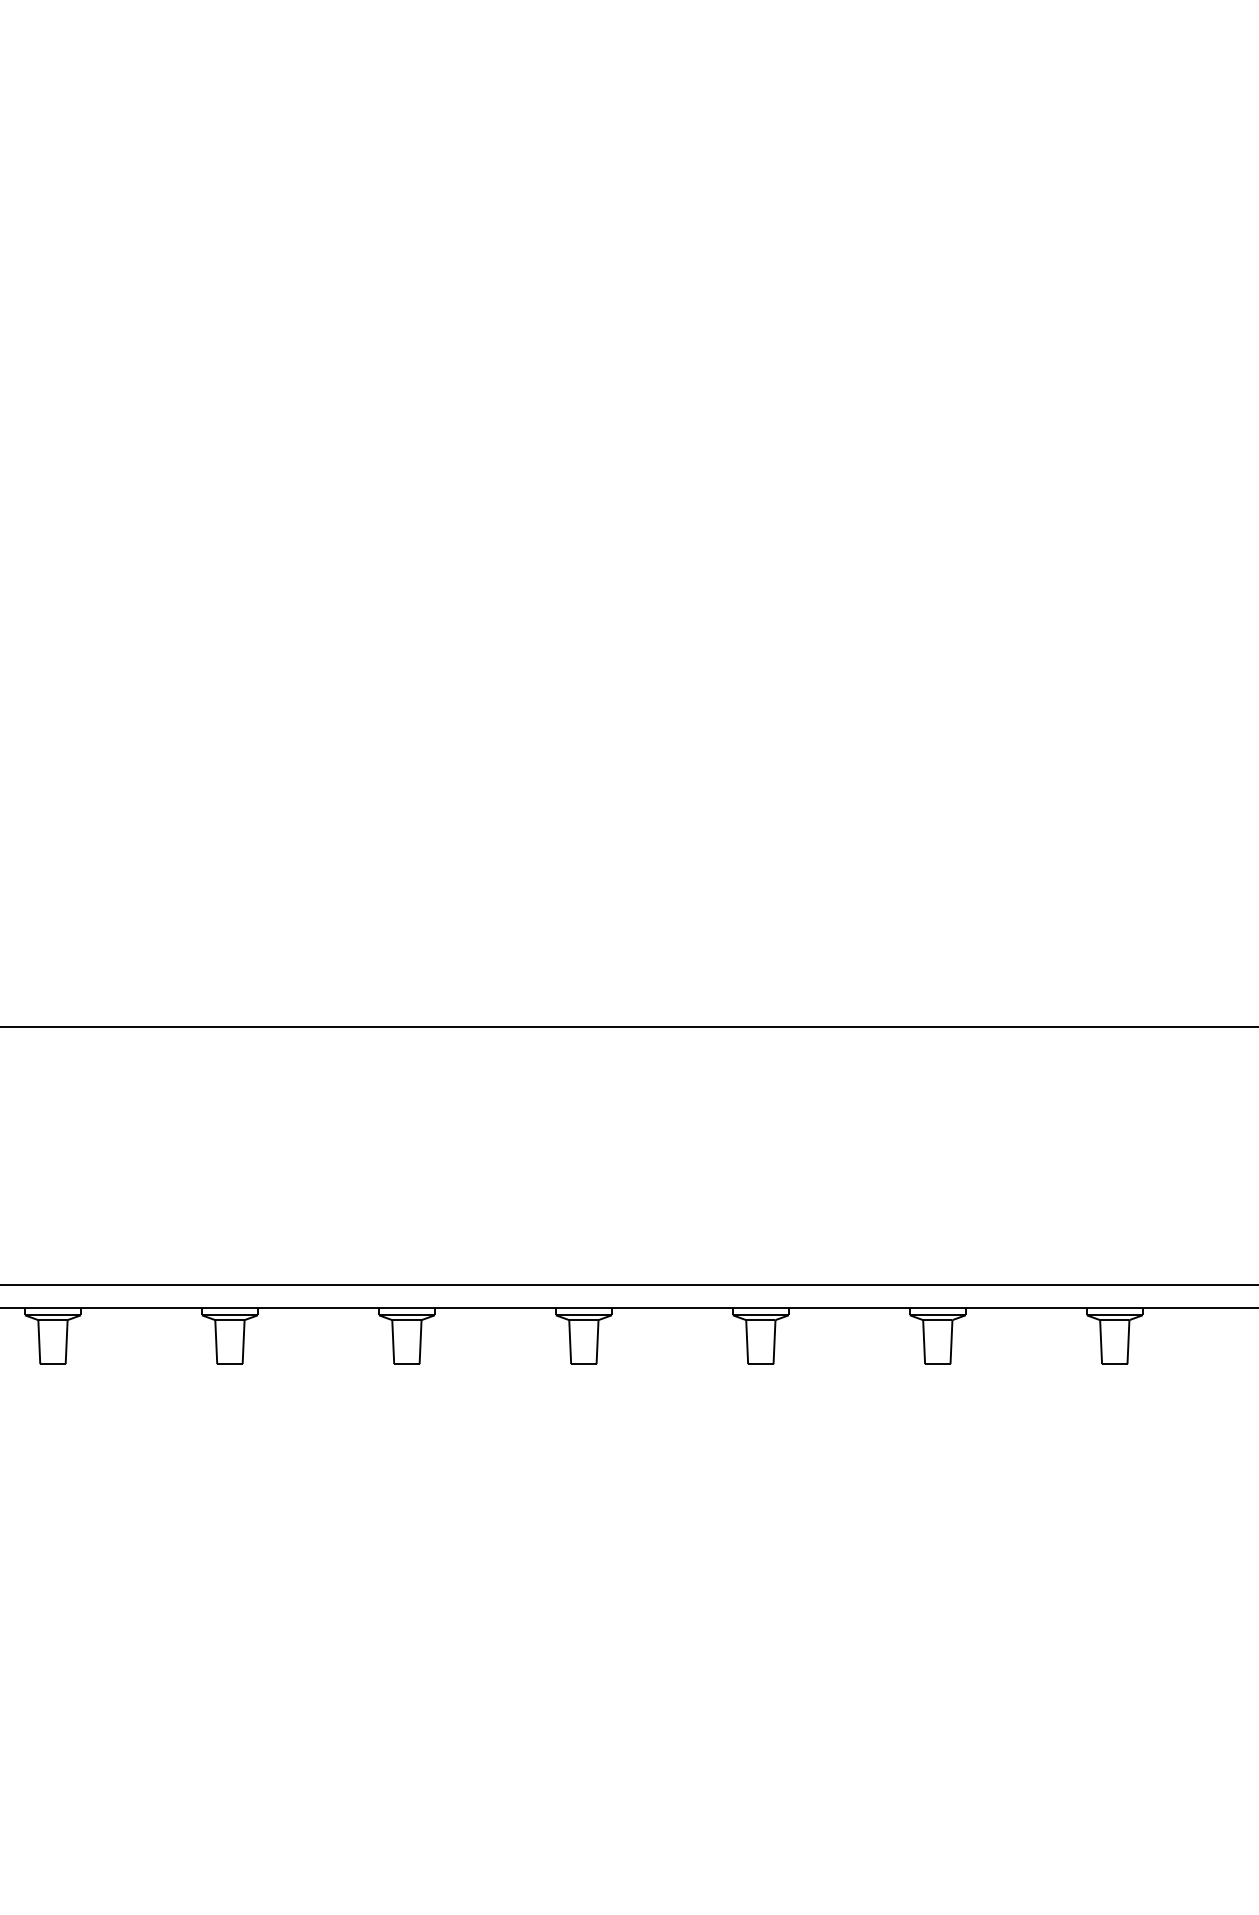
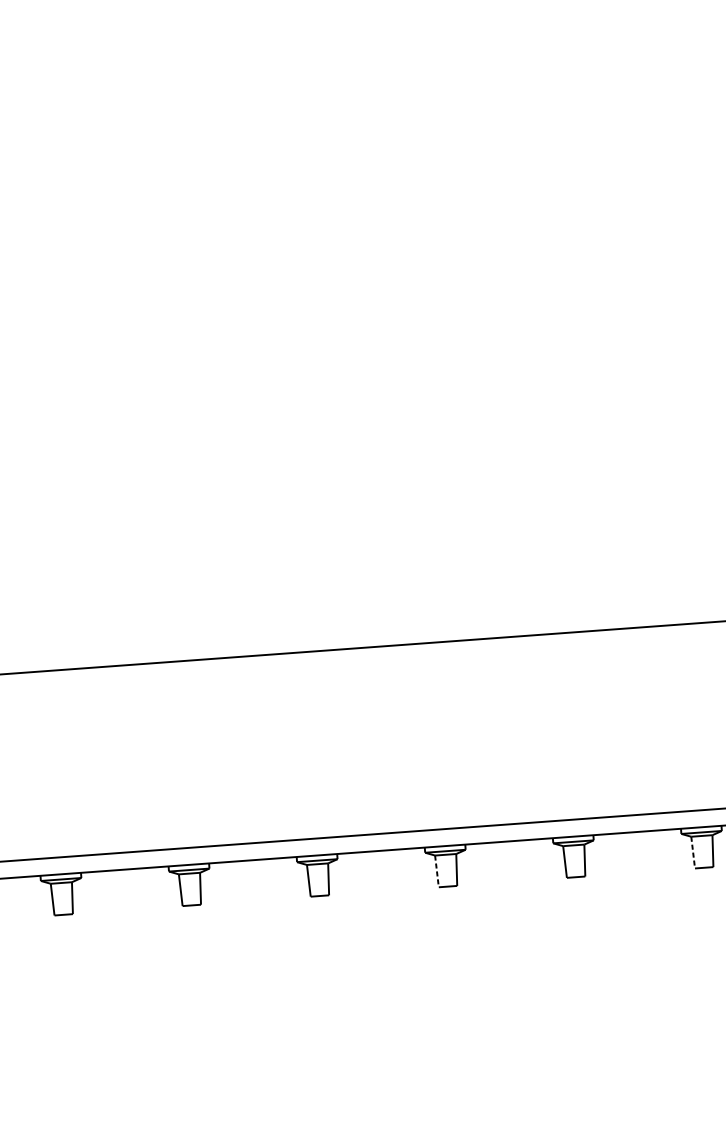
line: (747, 1342) -> (437, 871), solid -> dashed
line: (1101, 1342) -> (693, 852), solid -> dashed

